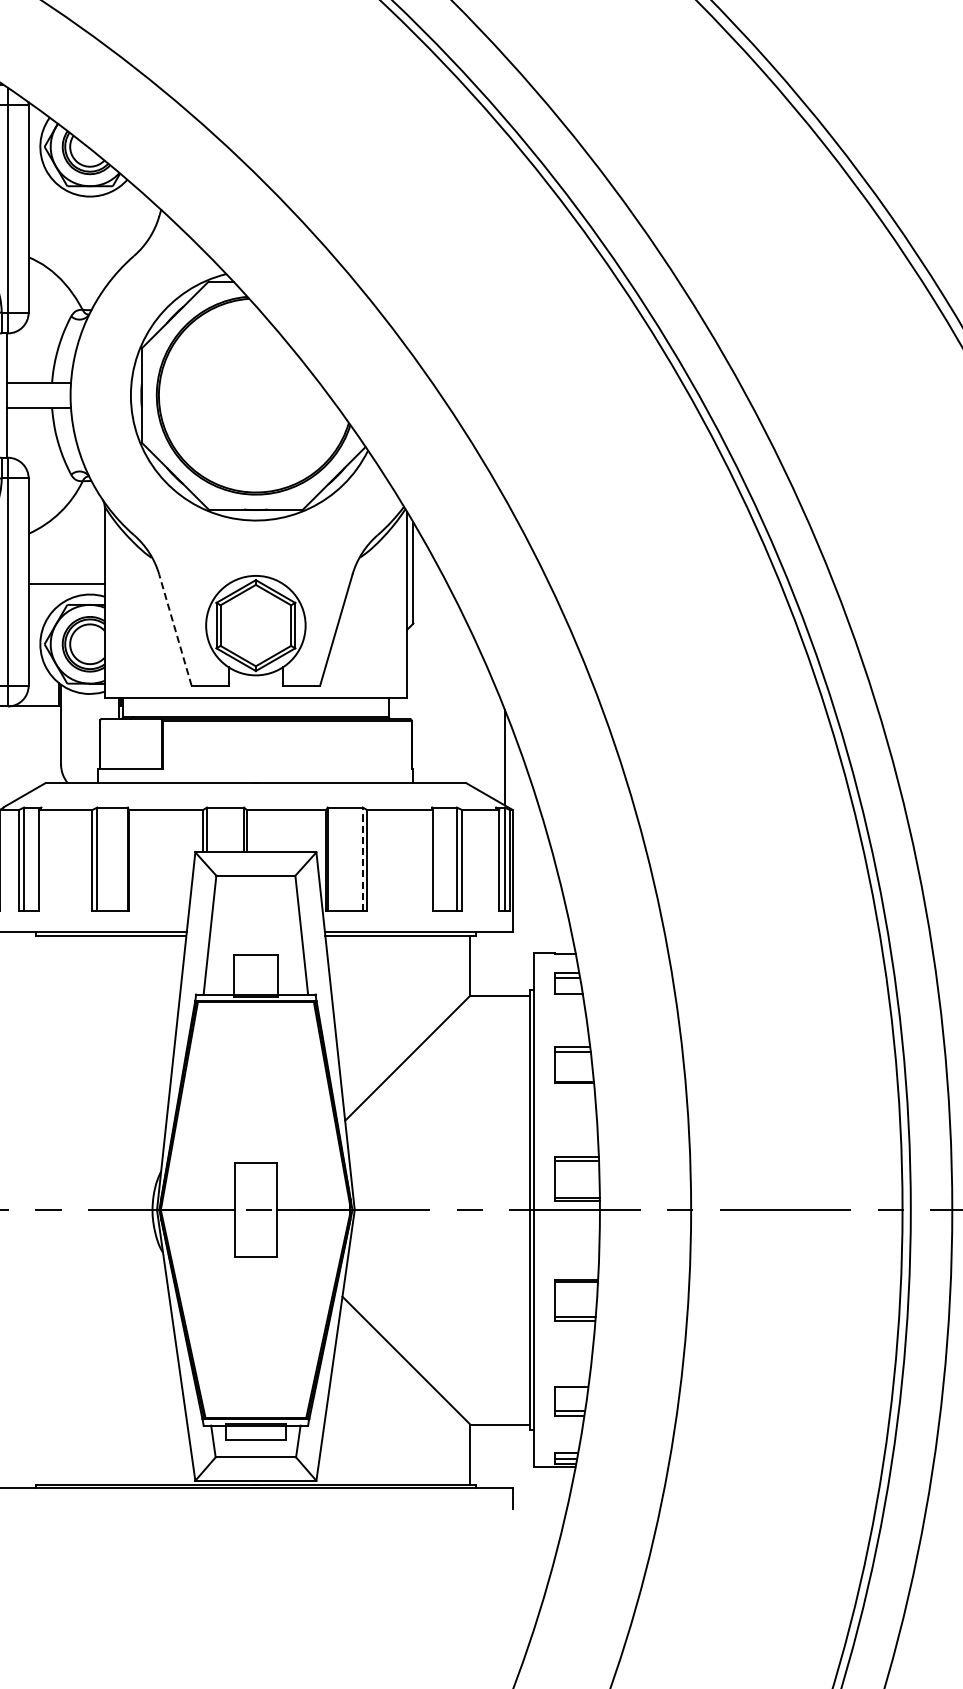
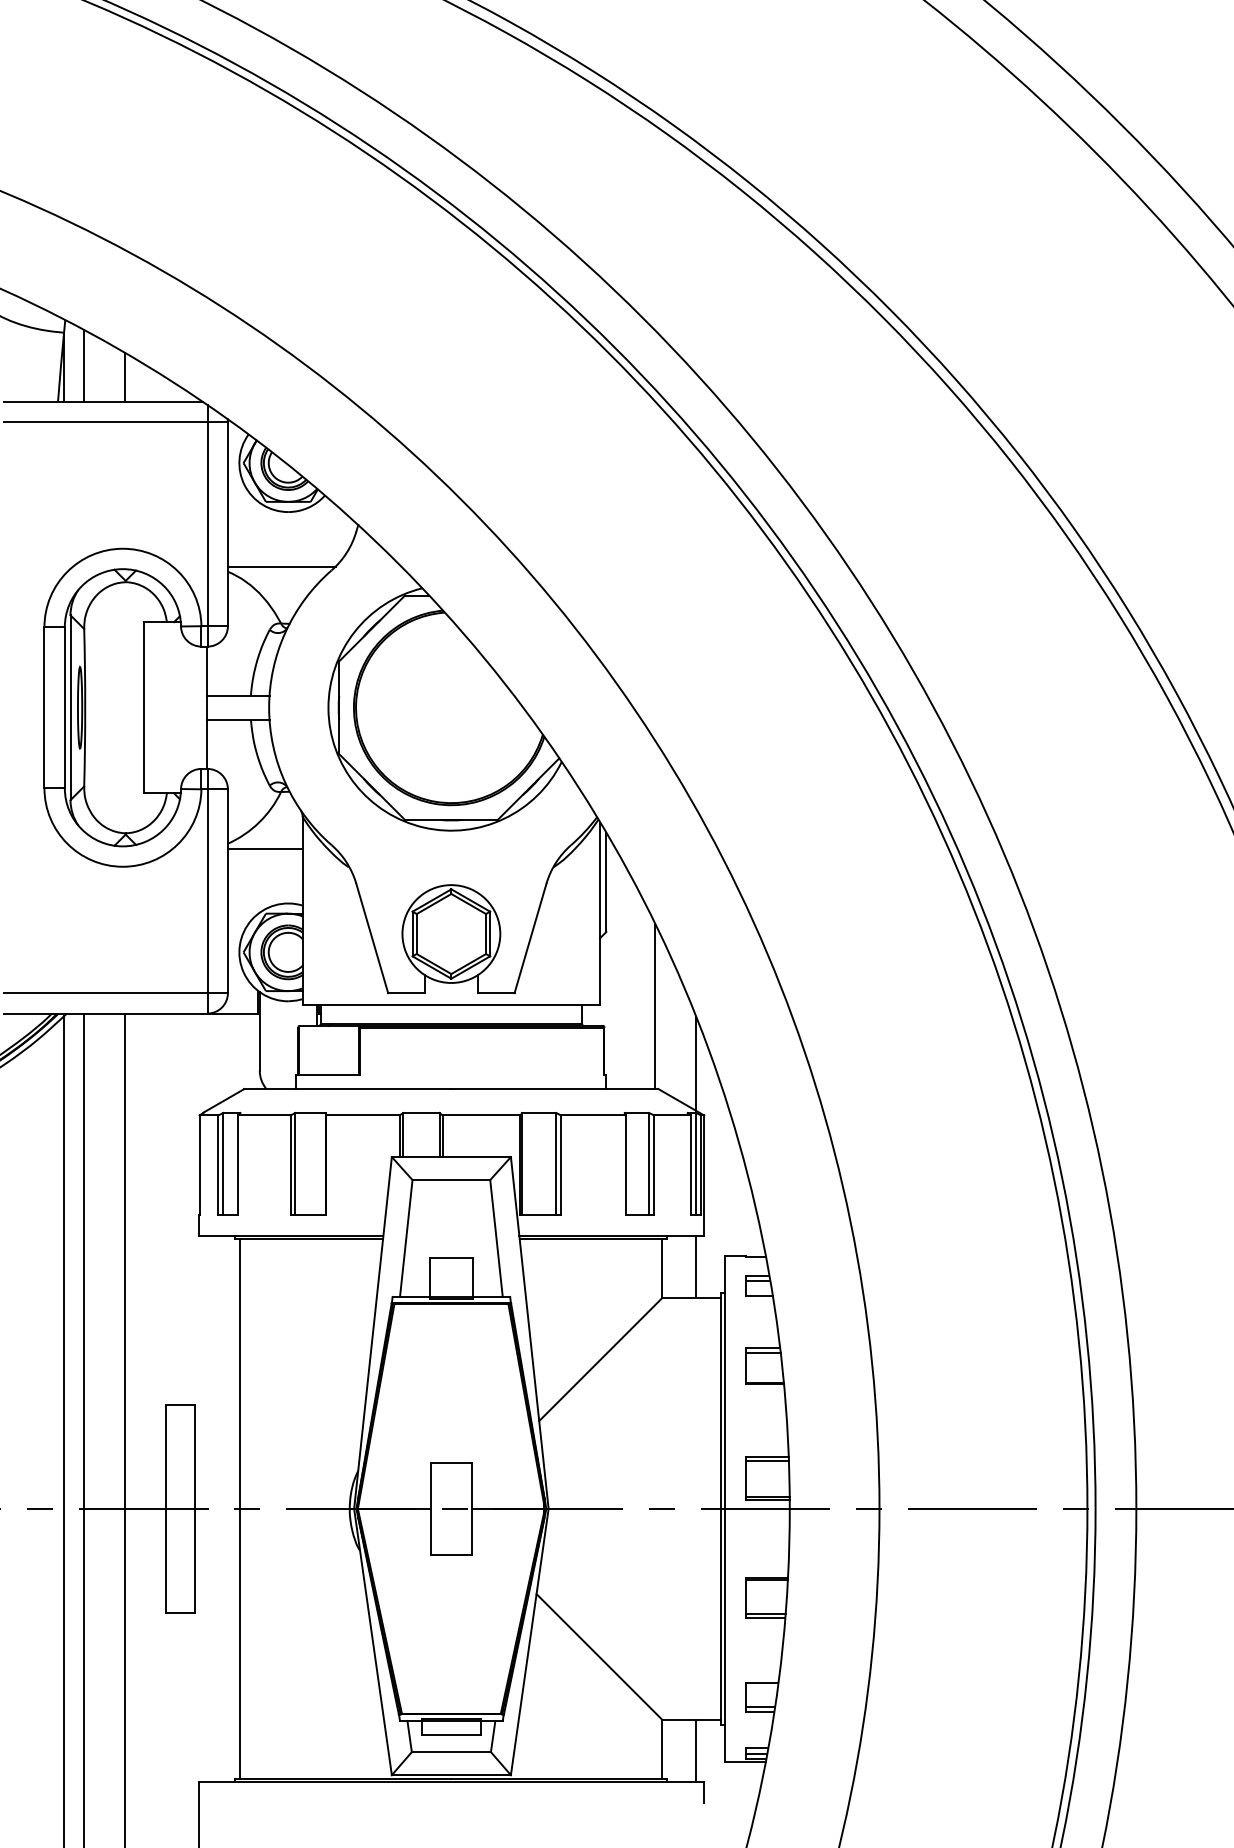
line: (83, 251) -> (281, 566), added
line: (65, 583) -> (264, 848), moved
line: (175, 630) -> (372, 938), dashed -> solid
line: (463, 699) -> (655, 1006), added
line: (362, 858) -> (556, 1163), dashed -> solid
line: (505, 963) -> (696, 1266), added
line: (41, 1209) -> (240, 1508), added
line: (505, 1455) -> (696, 1750), added

